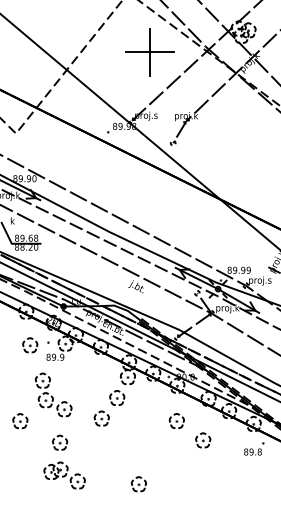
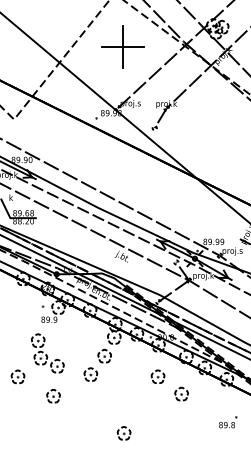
part: (149, 52) -> (122, 47), moved
part: (30, 345) -> (27, 309), removed
part: (254, 448) -> (228, 421), moved
part: (64, 475) -> (57, 425), removed

